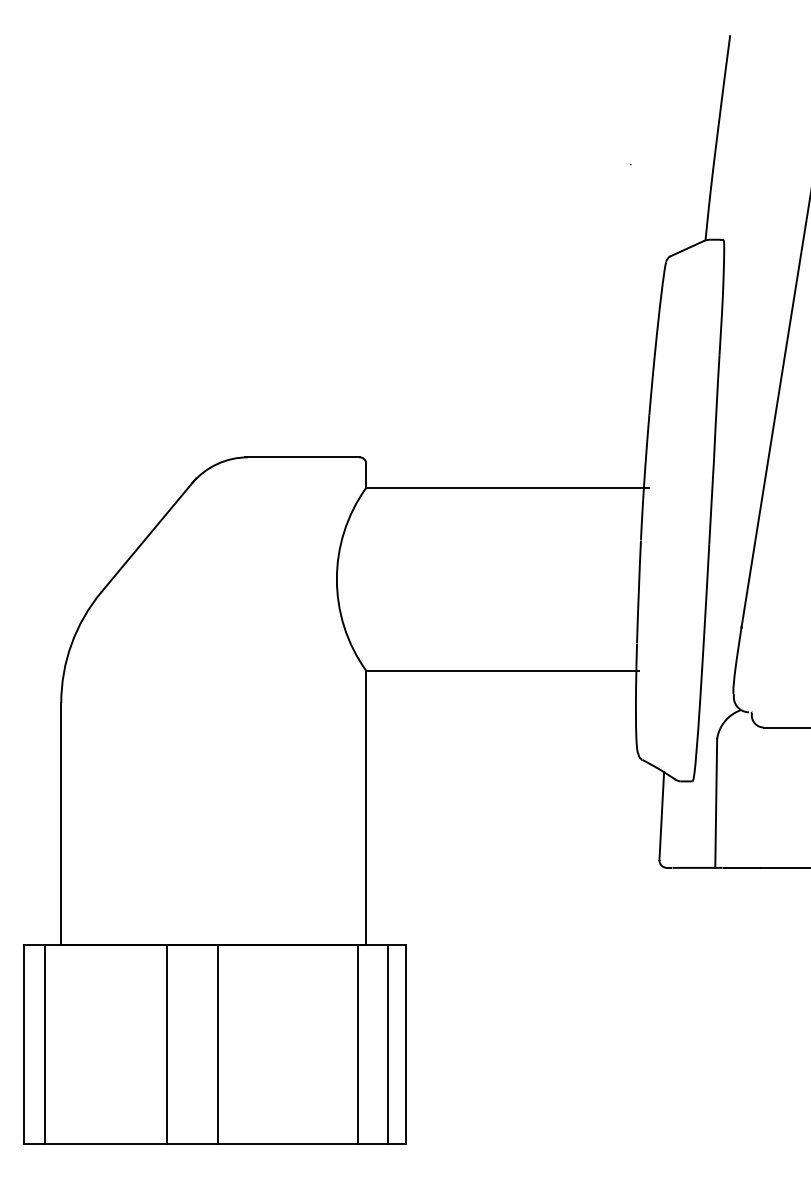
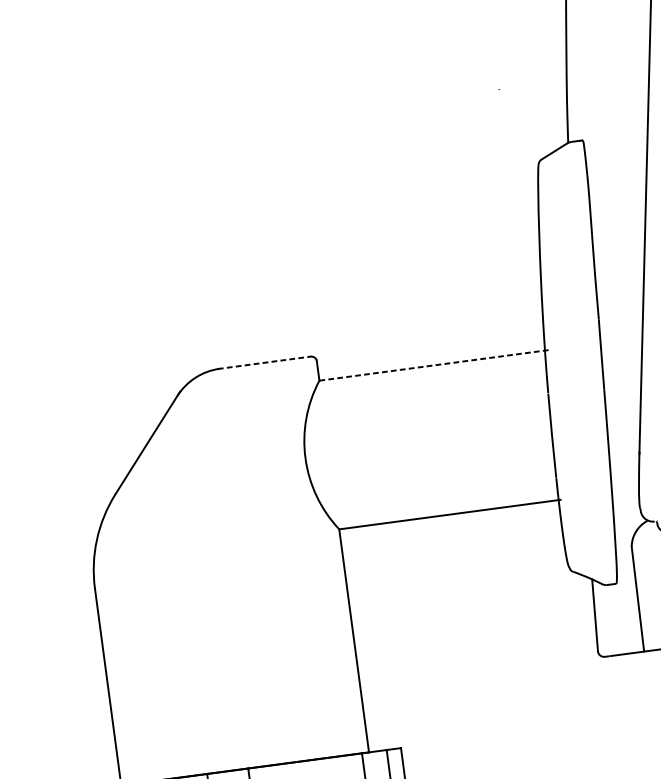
line: (303, 457) -> (265, 362), solid -> dashed
line: (507, 487) -> (434, 365), solid -> dashed

